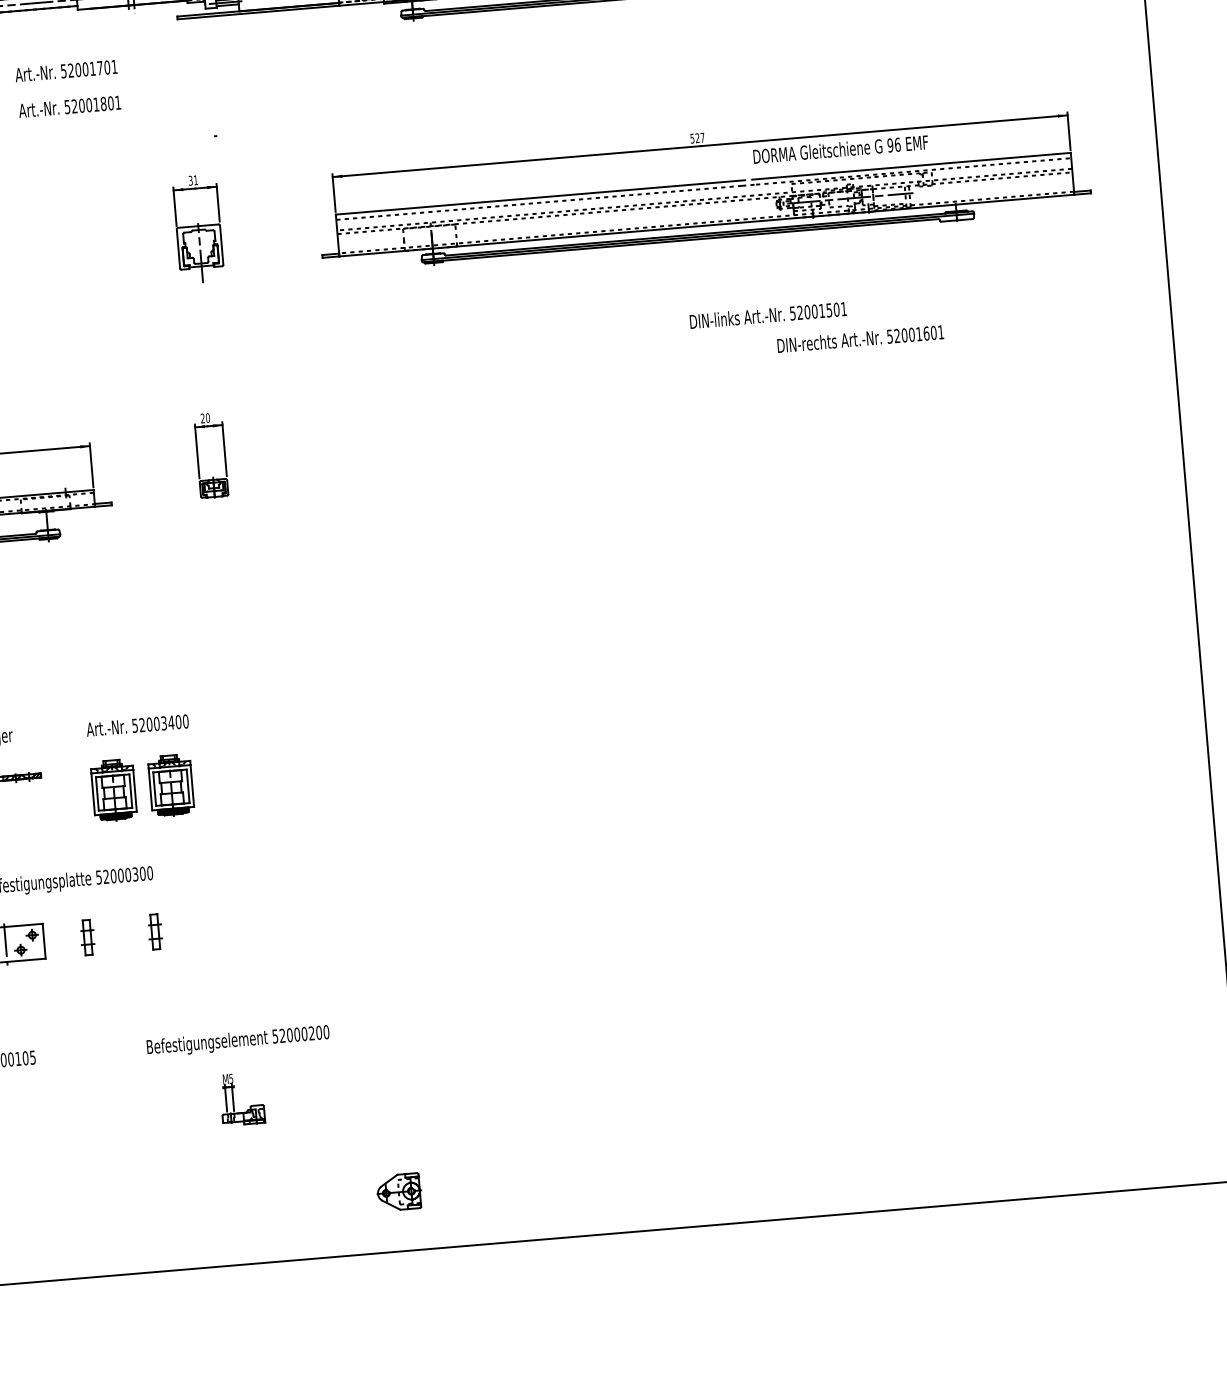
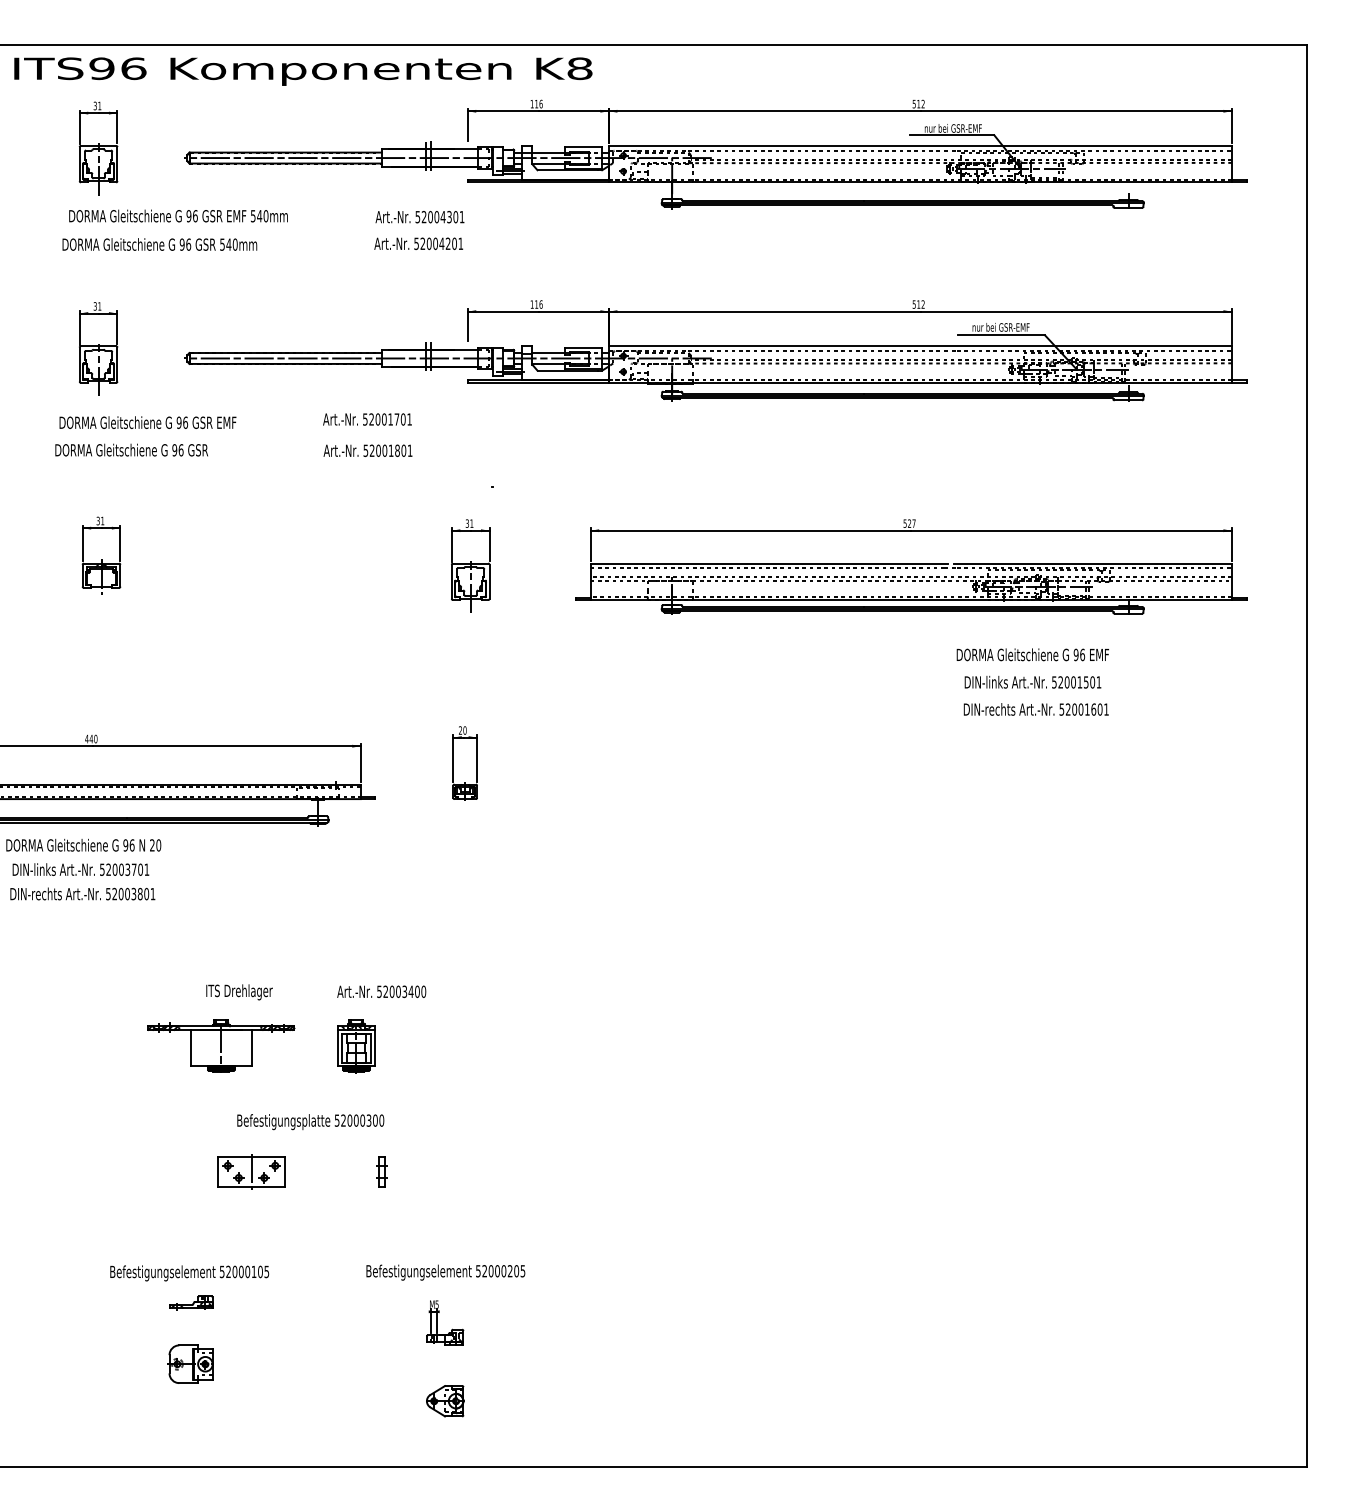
text: (840, 149) -> (1032, 654), moved
text: (767, 314) -> (1032, 681), moved
part: (171, 785) -> (406, 1046), removed
part: (87, 937) -> (322, 1171), removed
text: (325, 1032) -> (522, 1271), 52000200 -> 52000205
part: (399, 1192) -> (445, 1401), moved

